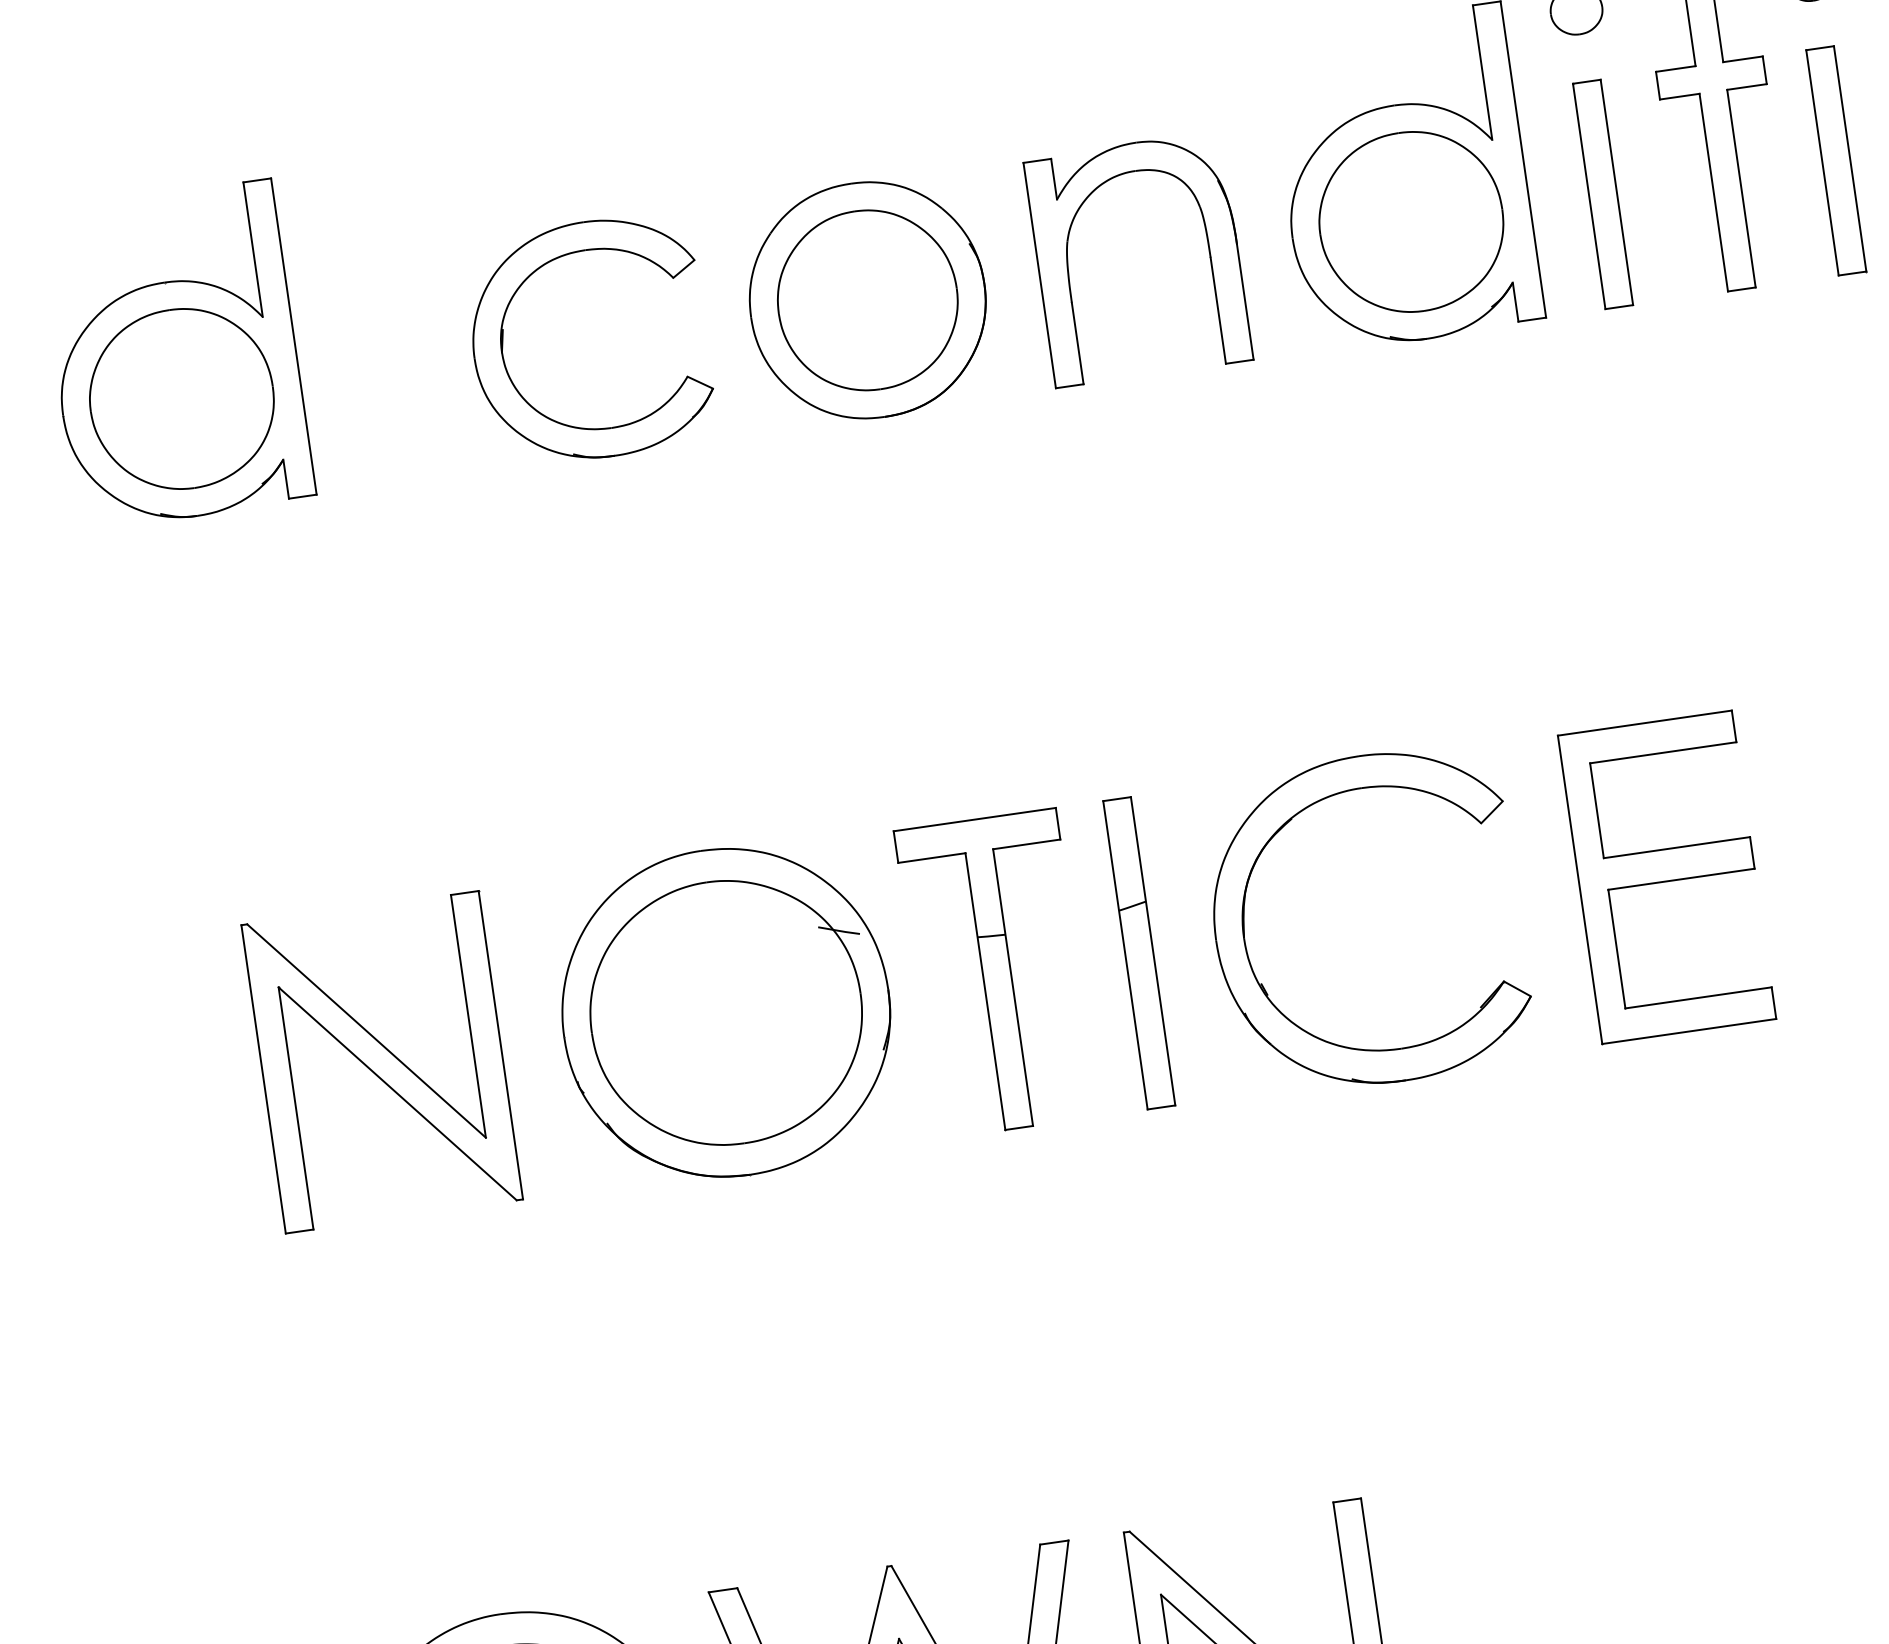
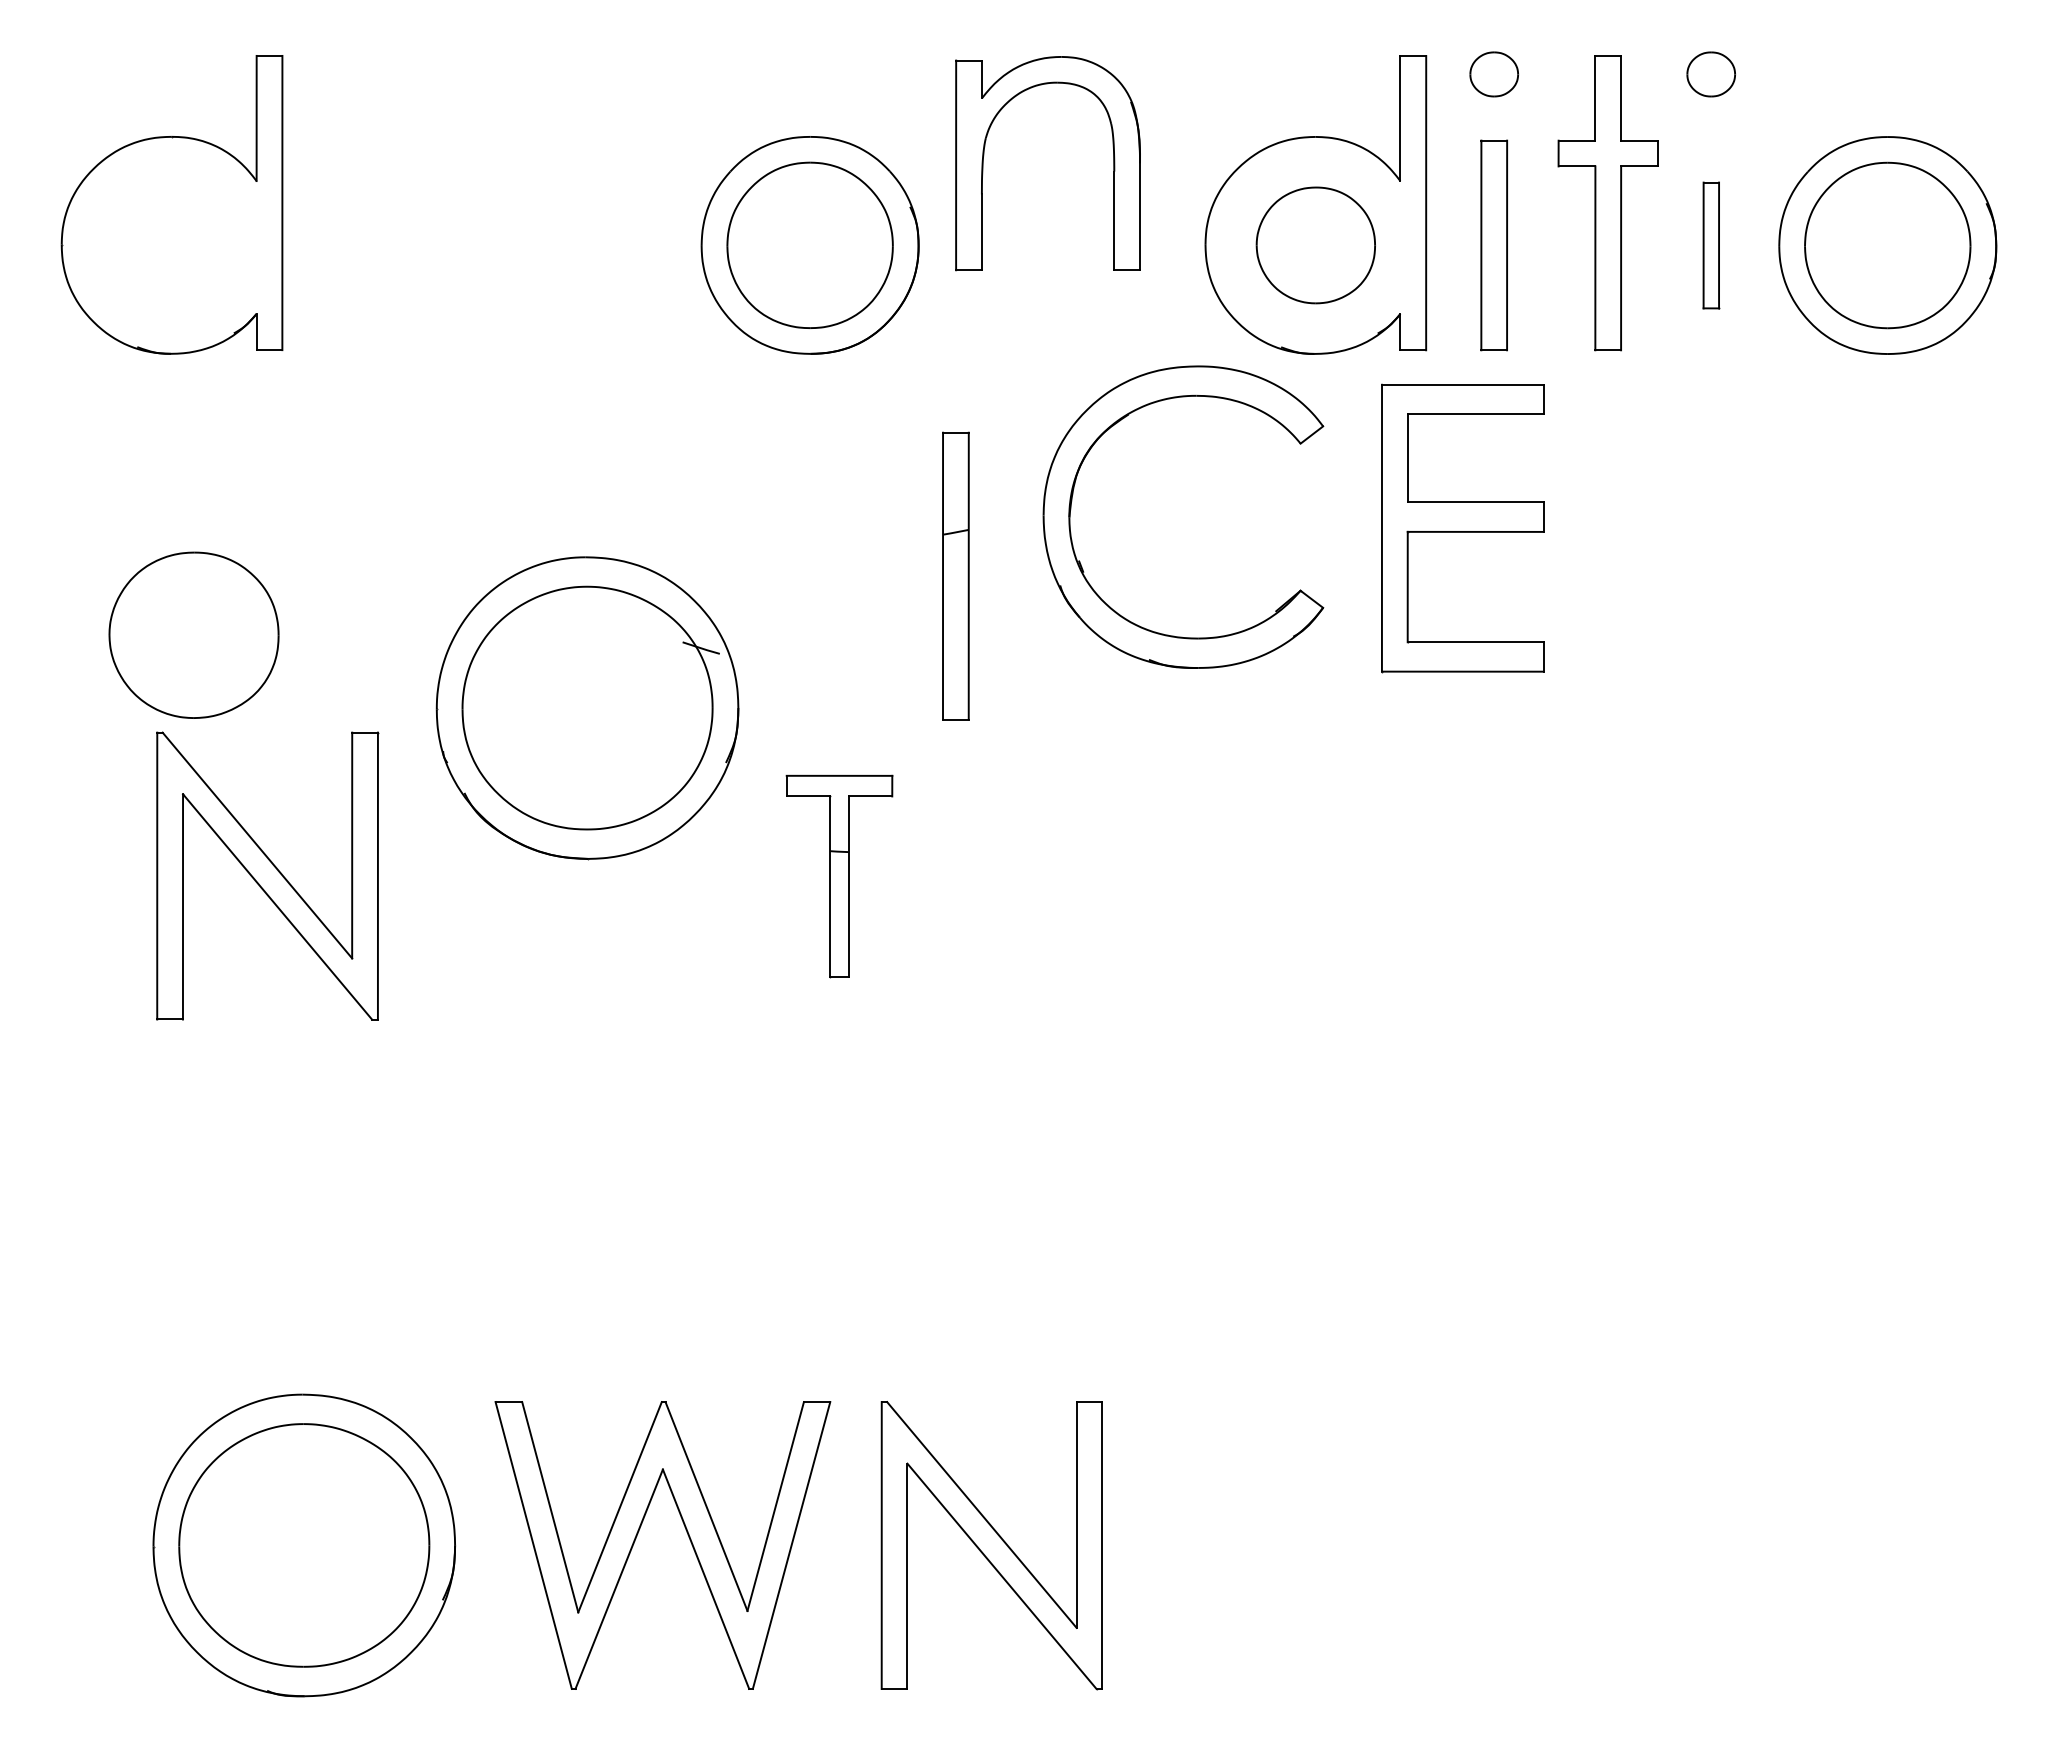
part: (1836, 160) -> (1711, 245), size x0.6
part: (1410, 222) -> (1315, 245), size x0.7
part: (1068, 260) -> (984, 155), moved
part: (503, 338) -> (473, 232), removed
part: (181, 398) -> (193, 634), moved
part: (1666, 877) -> (1462, 528), moved
part: (1245, 920) -> (1072, 501), moved
part: (1138, 952) -> (955, 575), moved
part: (997, 974) -> (839, 876), size x0.7
part: (726, 1013) -> (587, 708), moved

